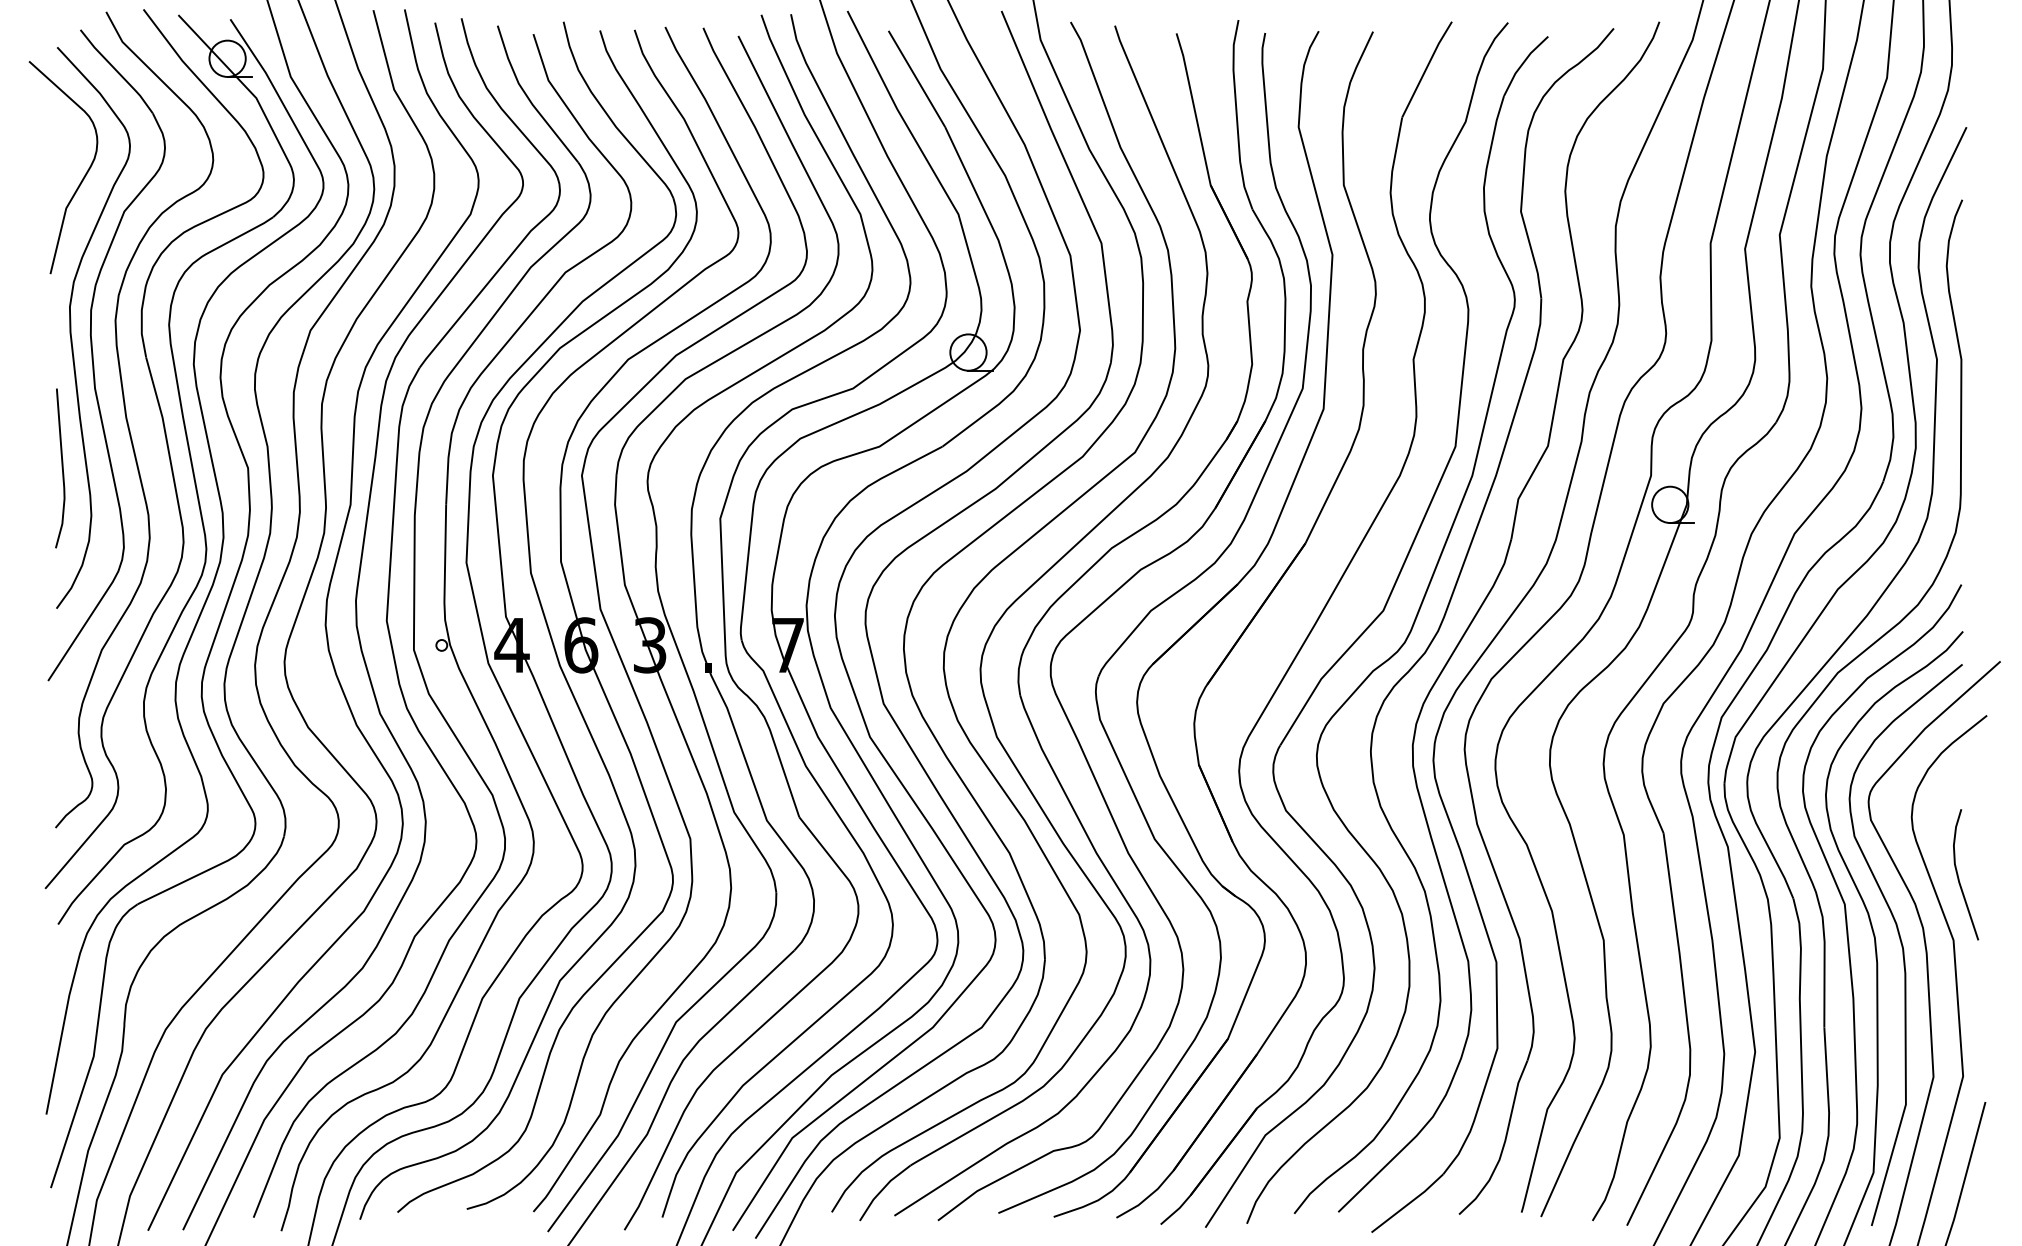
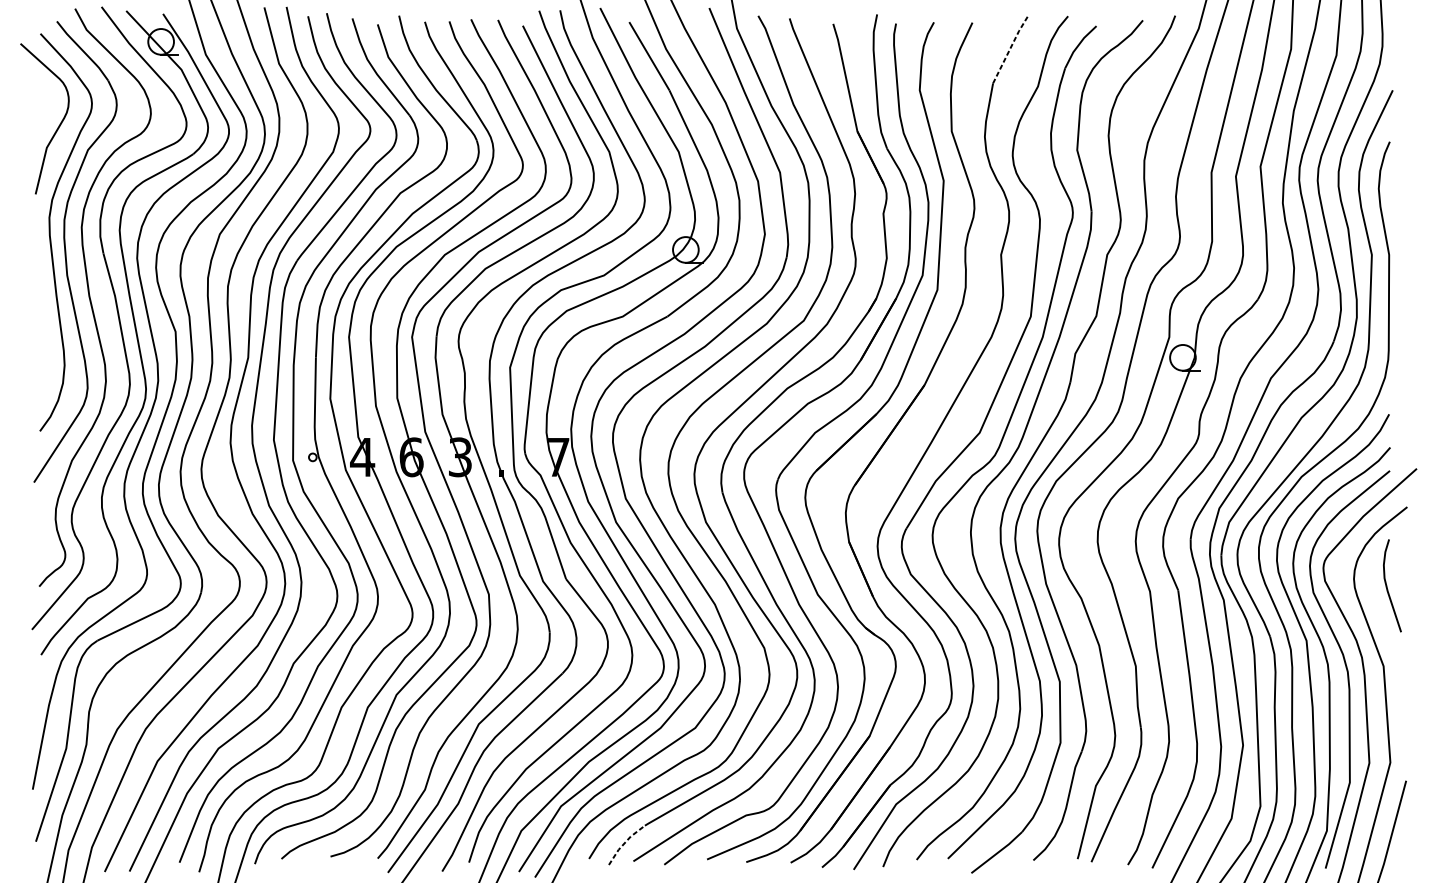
line: (1426, 68) -> (1010, 48), solid -> dashed
line: (61, 468) -> (43, 332), removed
curve: (1958, 874) -> (1387, 585), moved
line: (882, 1190) -> (624, 843), solid -> dashed

